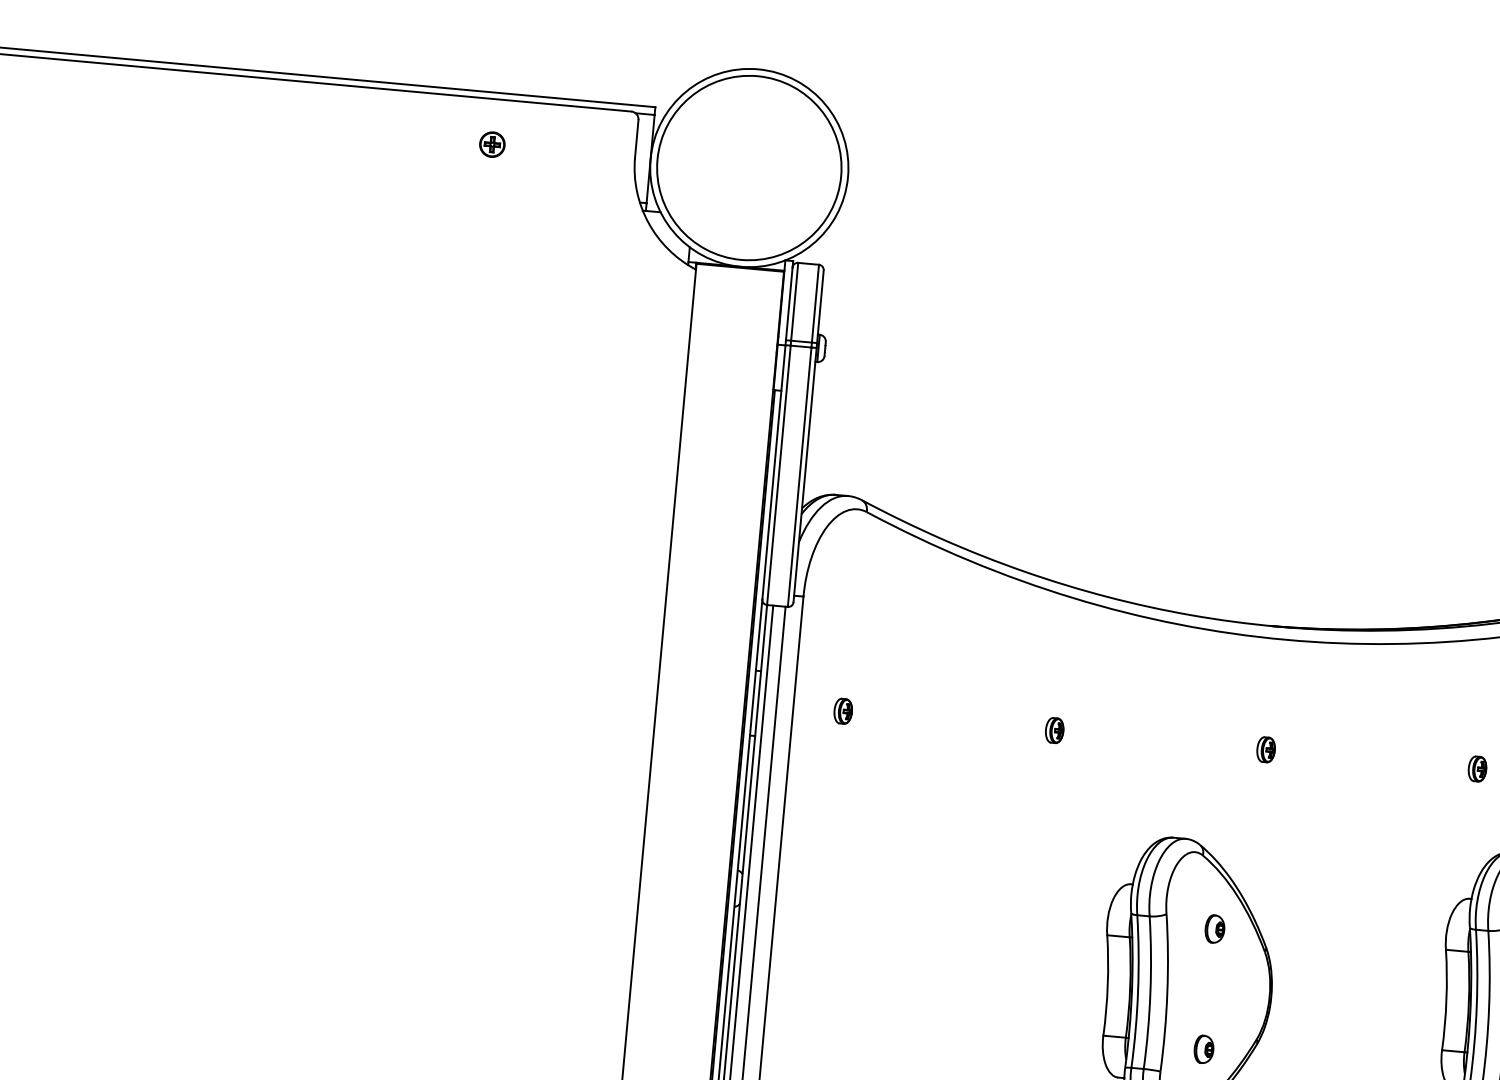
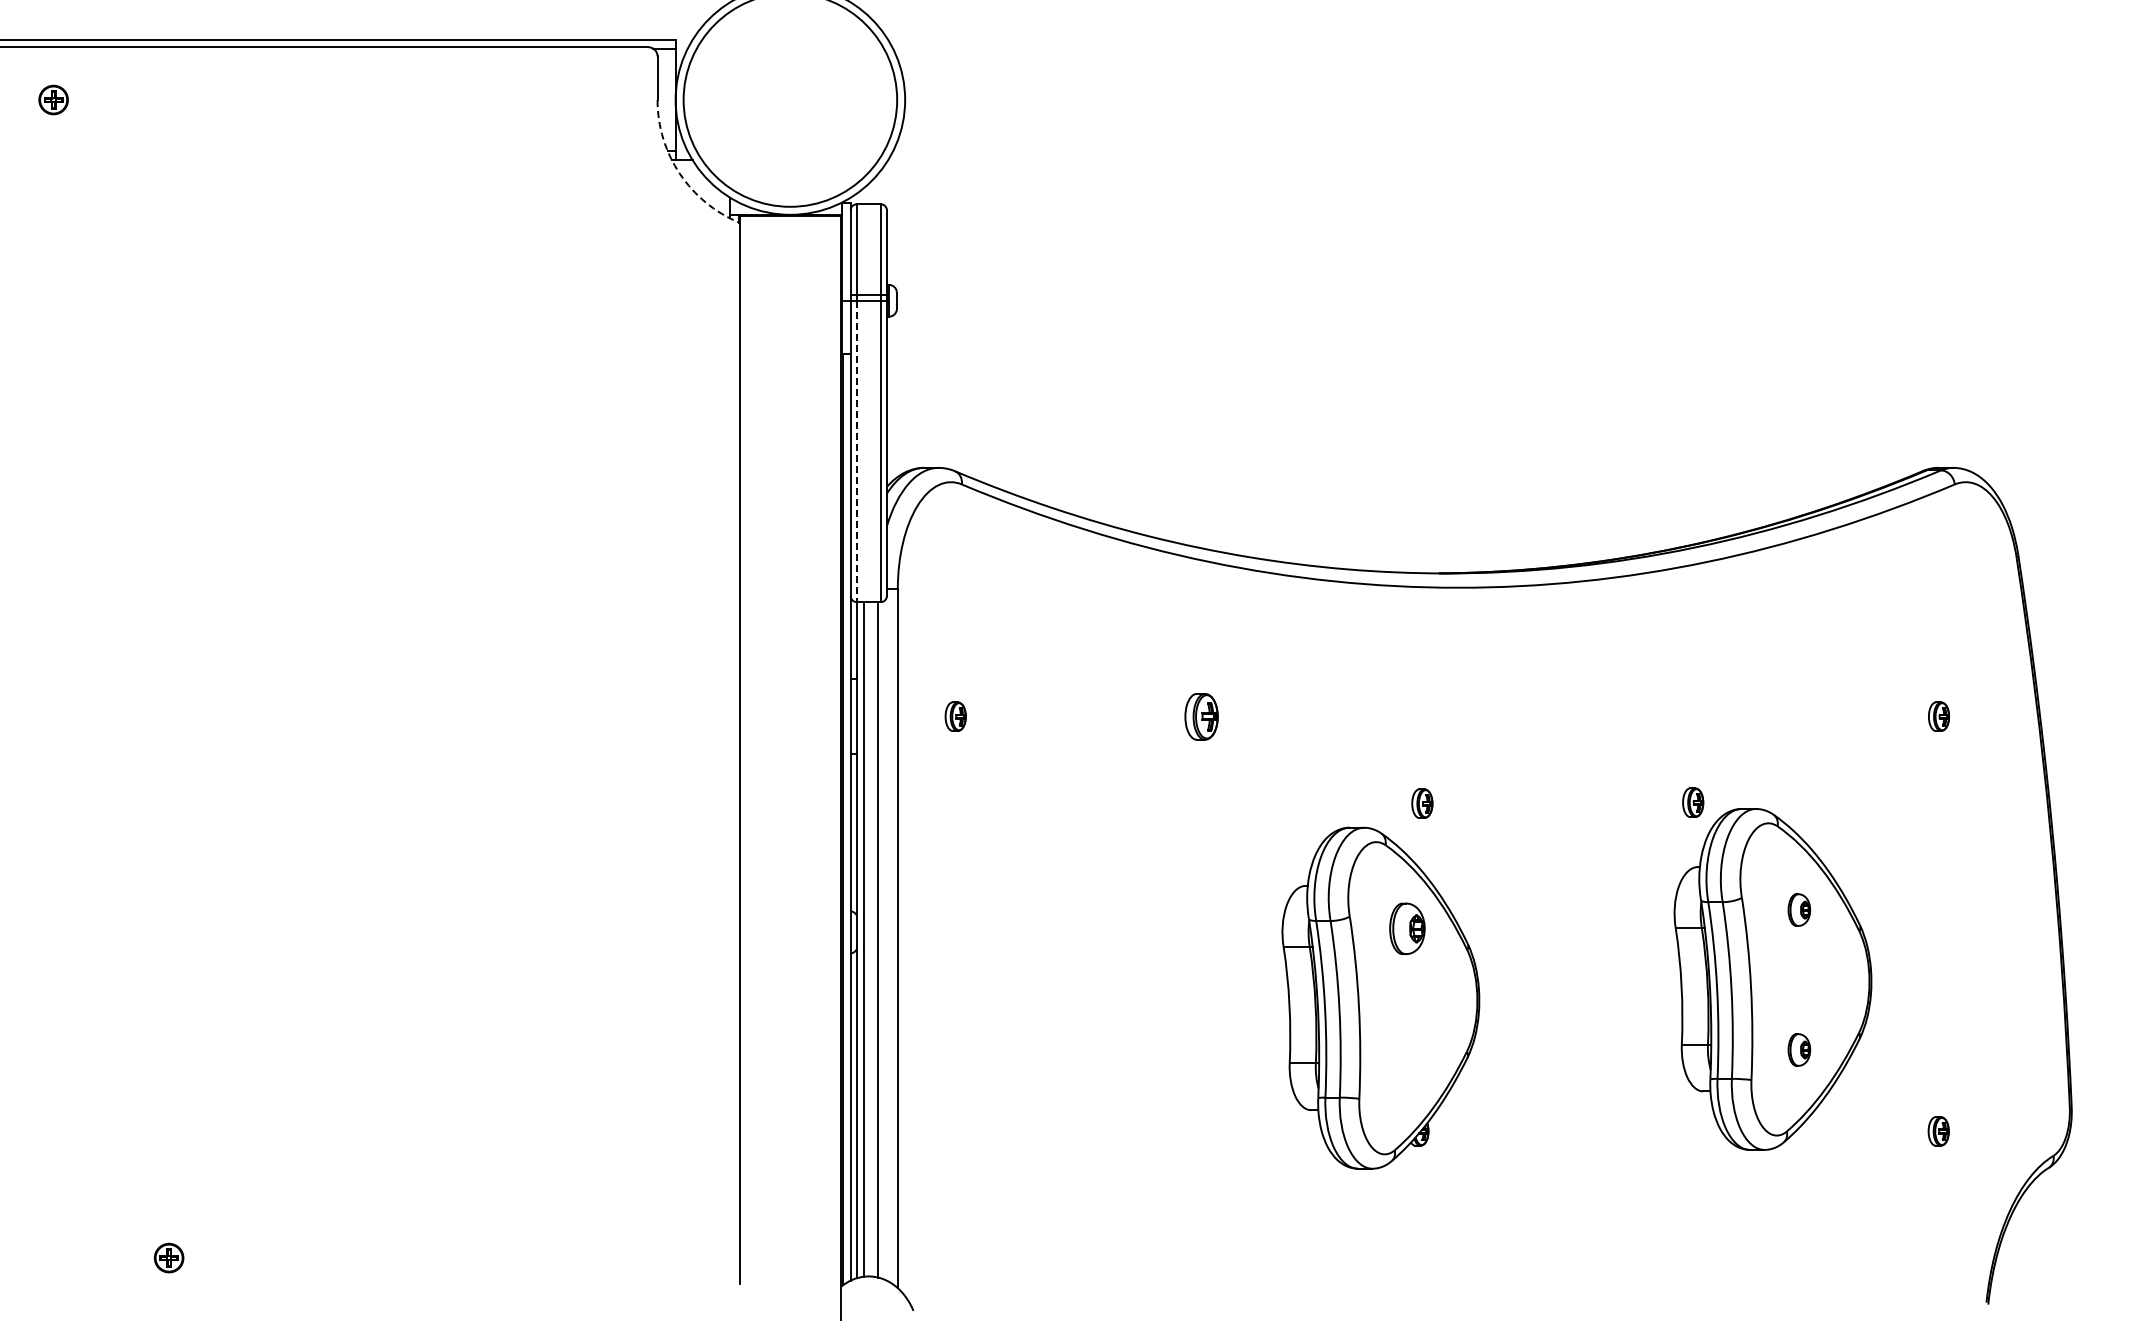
part: (492, 144) -> (53, 99), moved
arc: (648, 222) -> (679, 173), solid -> dashed
line: (778, 475) -> (856, 451), solid -> dashed
part: (1054, 730) -> (1201, 716), size x1.6
part: (1266, 749) -> (1422, 803), moved
part: (1477, 768) -> (1693, 802), moved
part: (1214, 928) -> (1406, 928), size x1.6
part: (1203, 1049) -> (1406, 1068), removed

